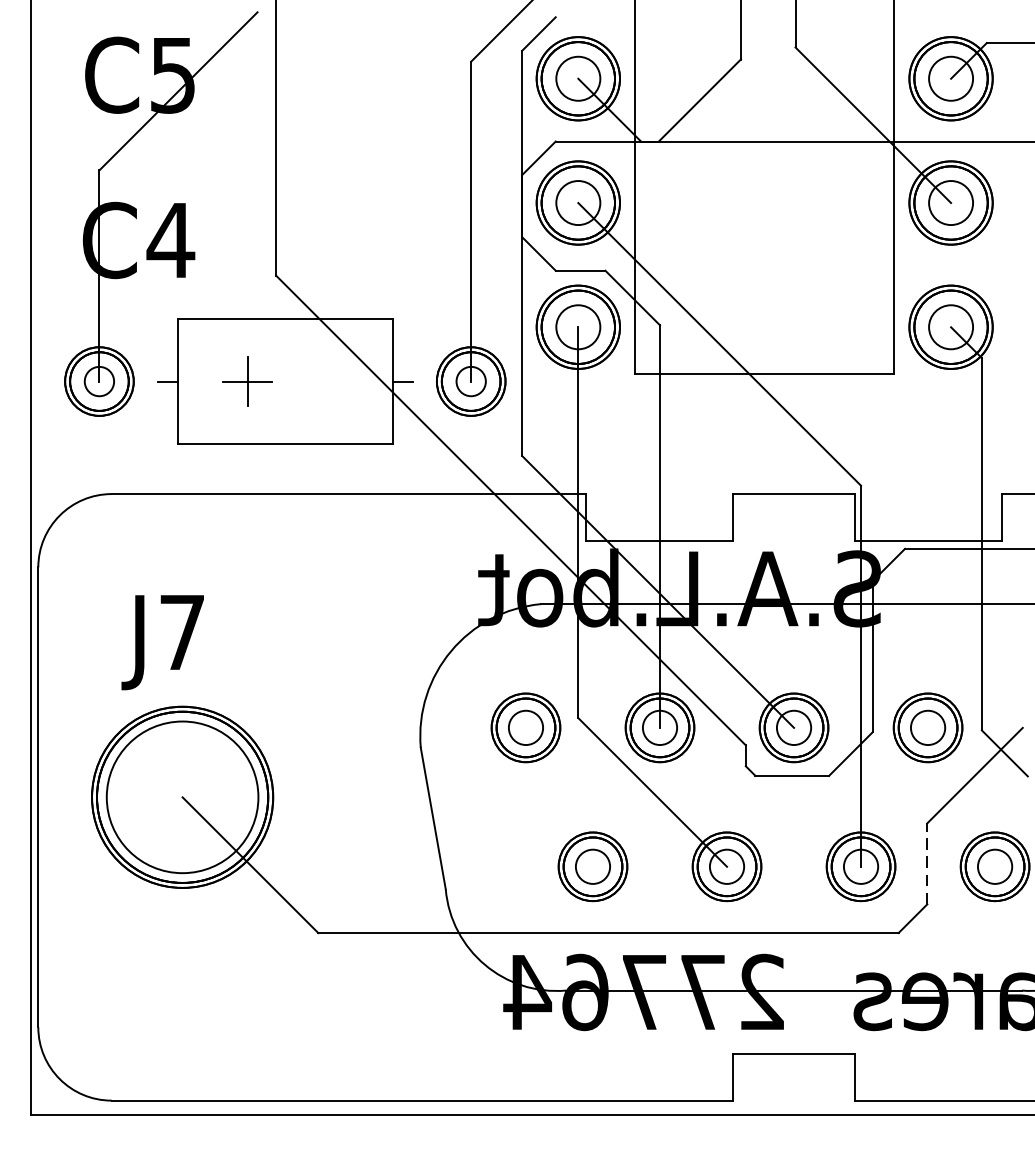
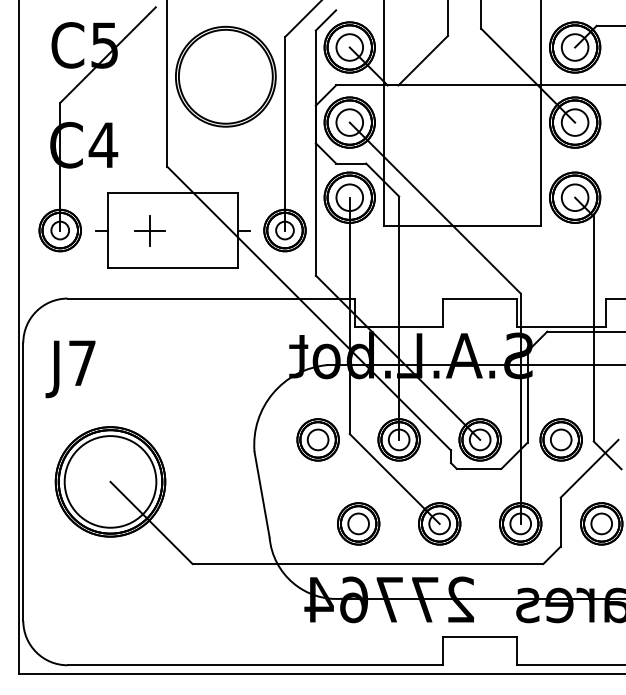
part: (372, 126) -> (225, 76), added
text: (162, 642) -> (70, 369), moved
line: (926, 862) -> (560, 521), dashed -> solid

